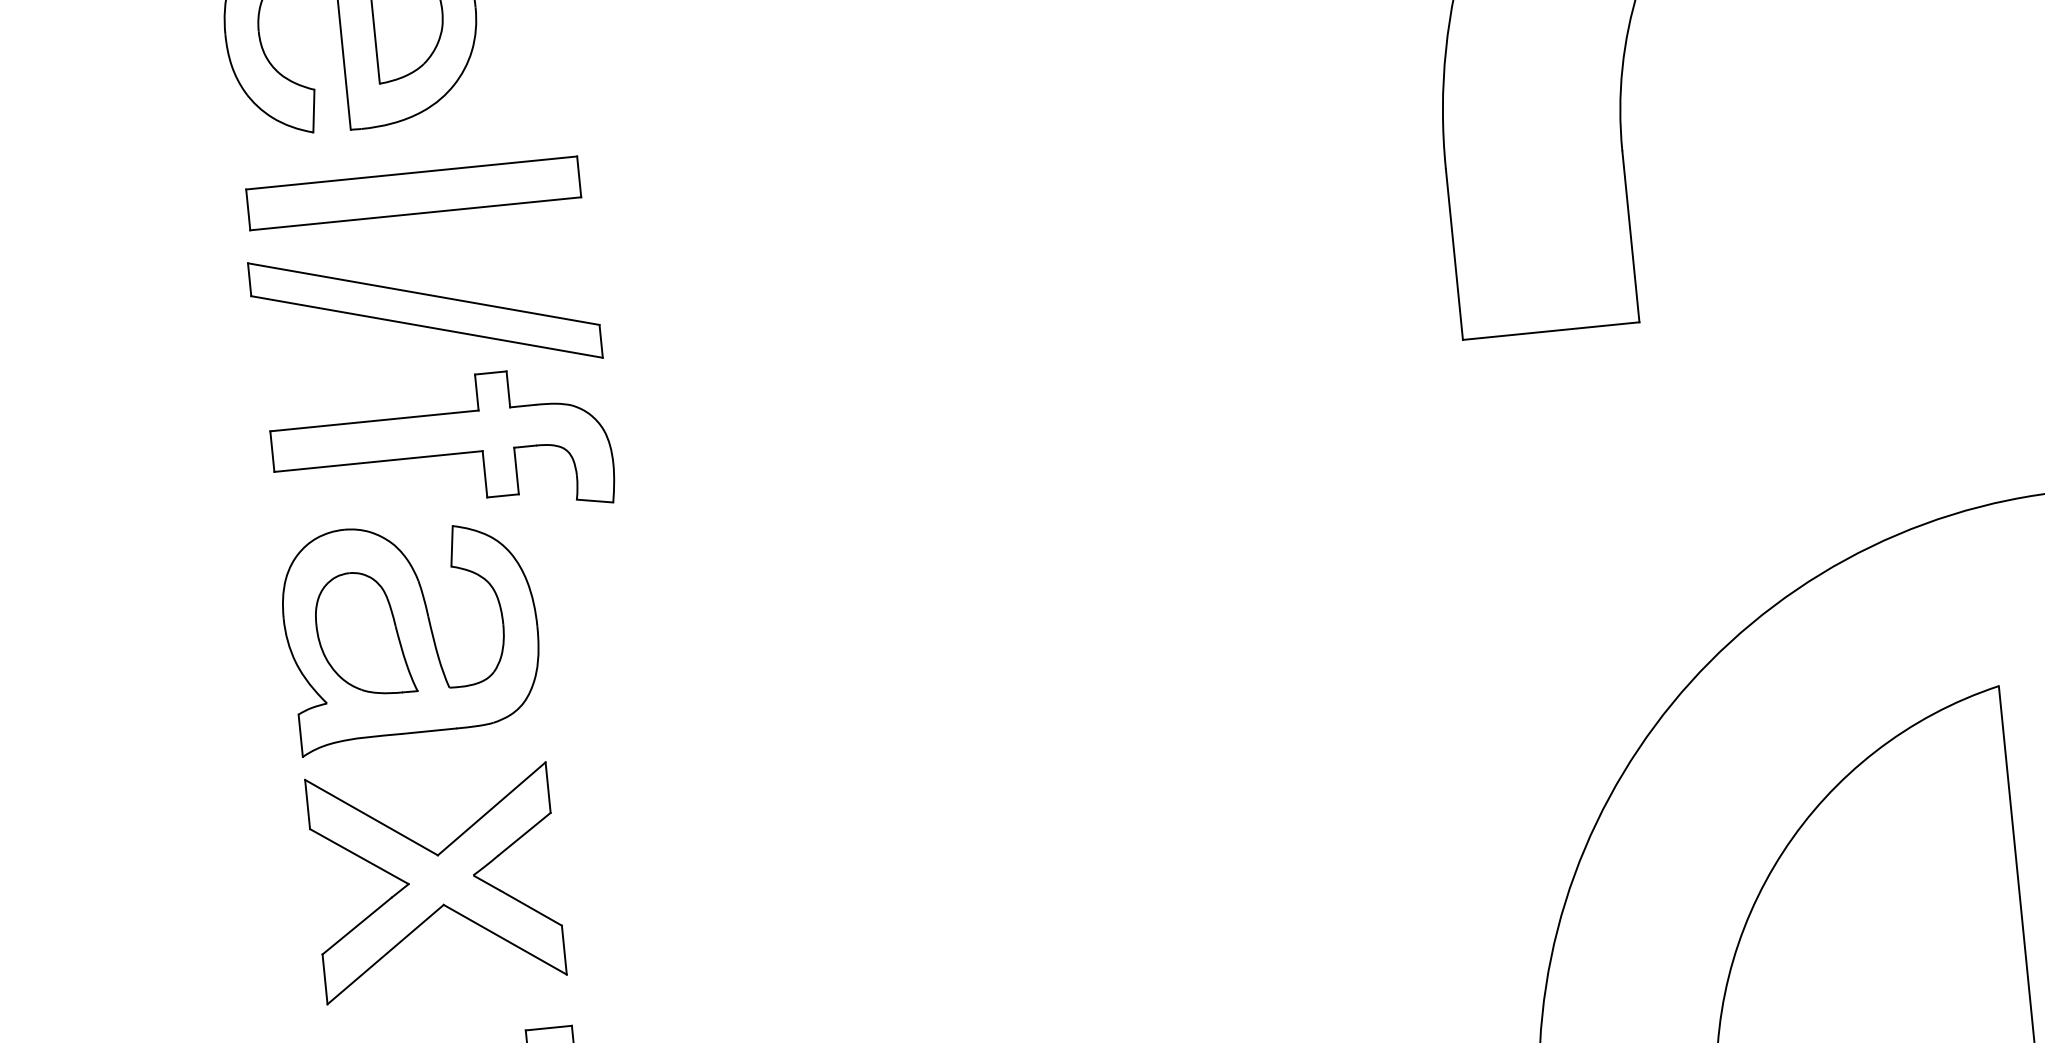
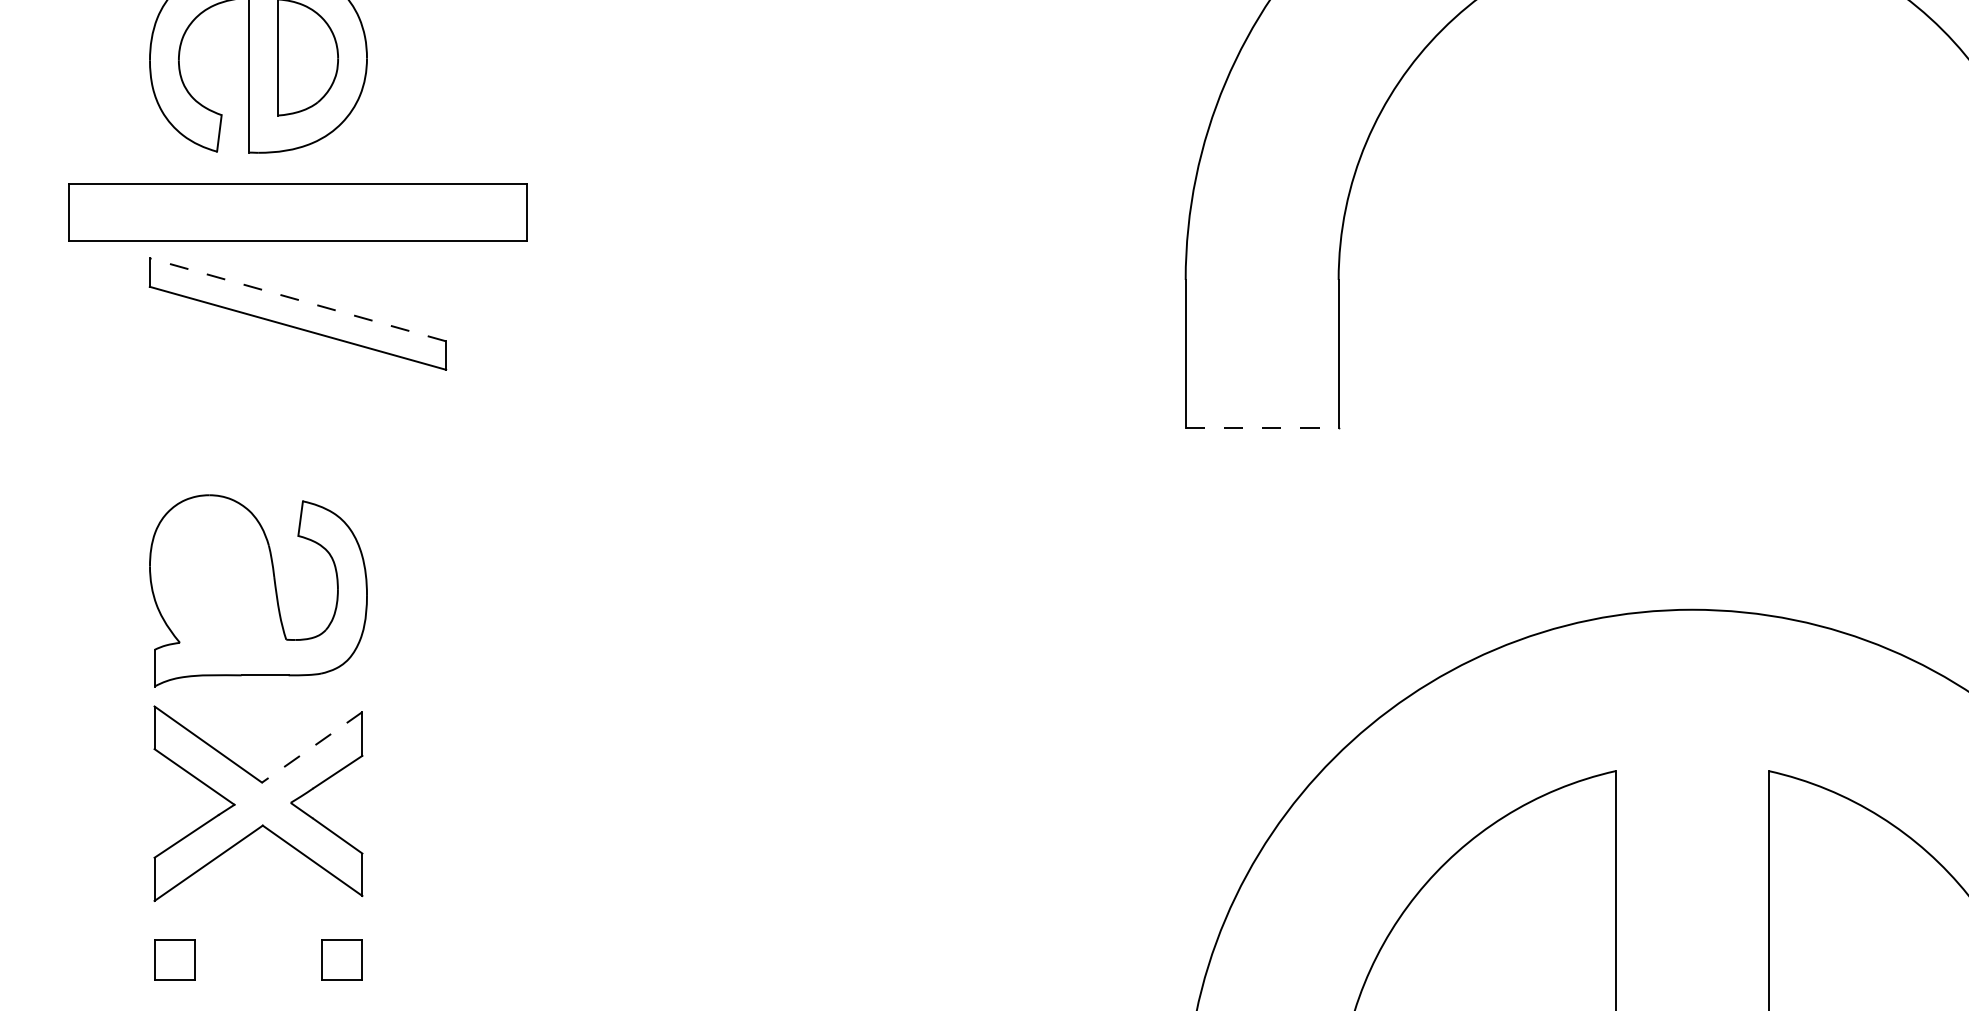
part: (413, 193) -> (297, 212), size x1.6
line: (423, 293) -> (297, 299), solid -> dashed
line: (1551, 331) -> (1262, 428), solid -> dashed
part: (442, 448) -> (300, 433), removed
part: (363, 634) -> (217, 586), removed
line: (490, 809) -> (311, 747), solid -> dashed

